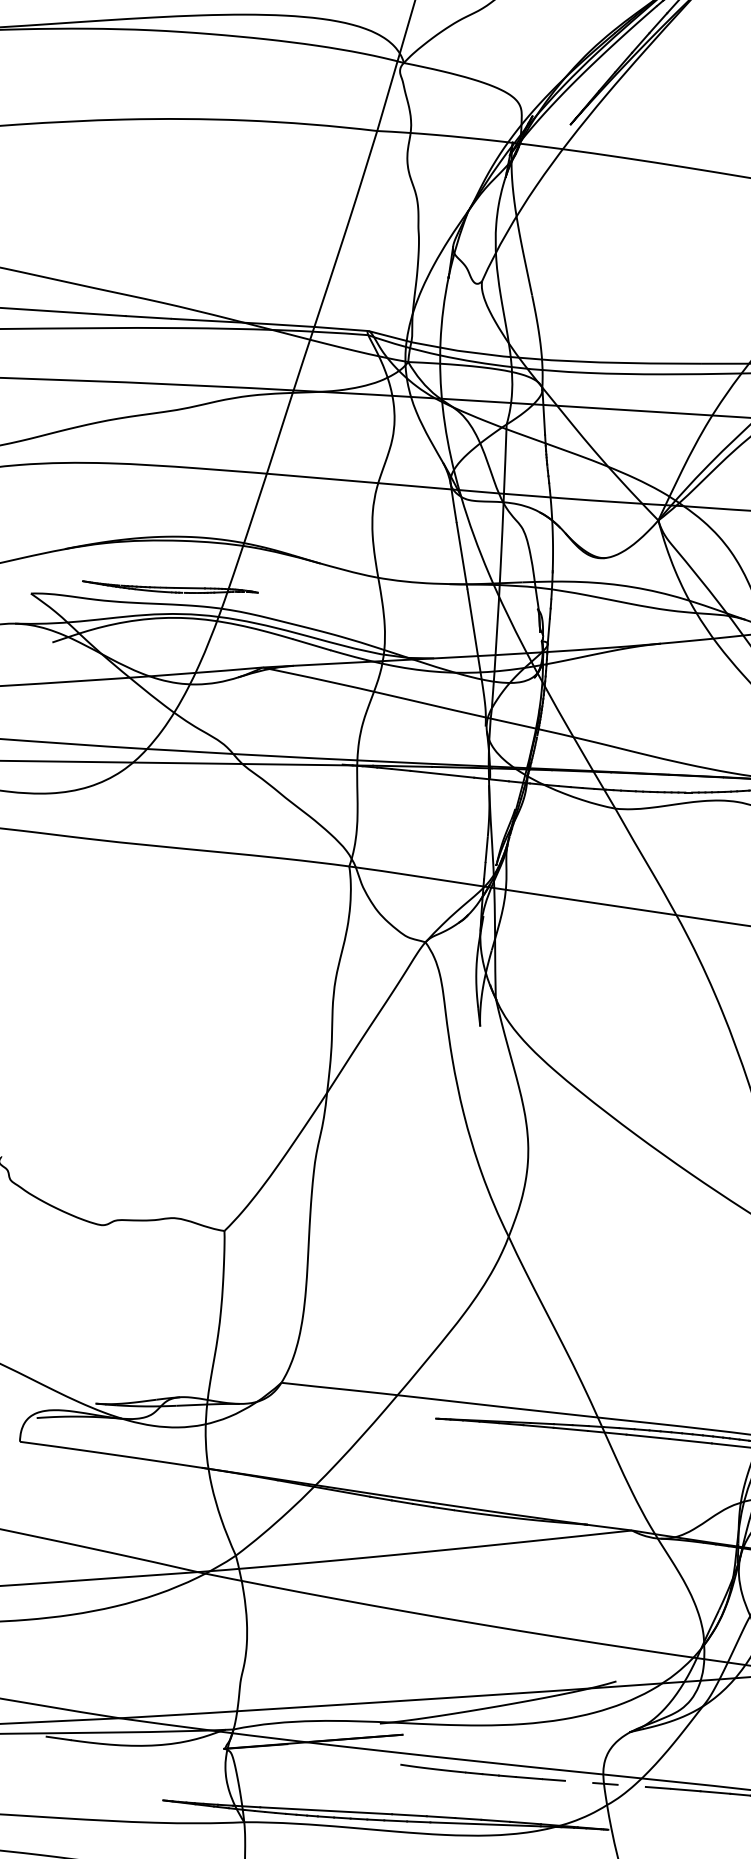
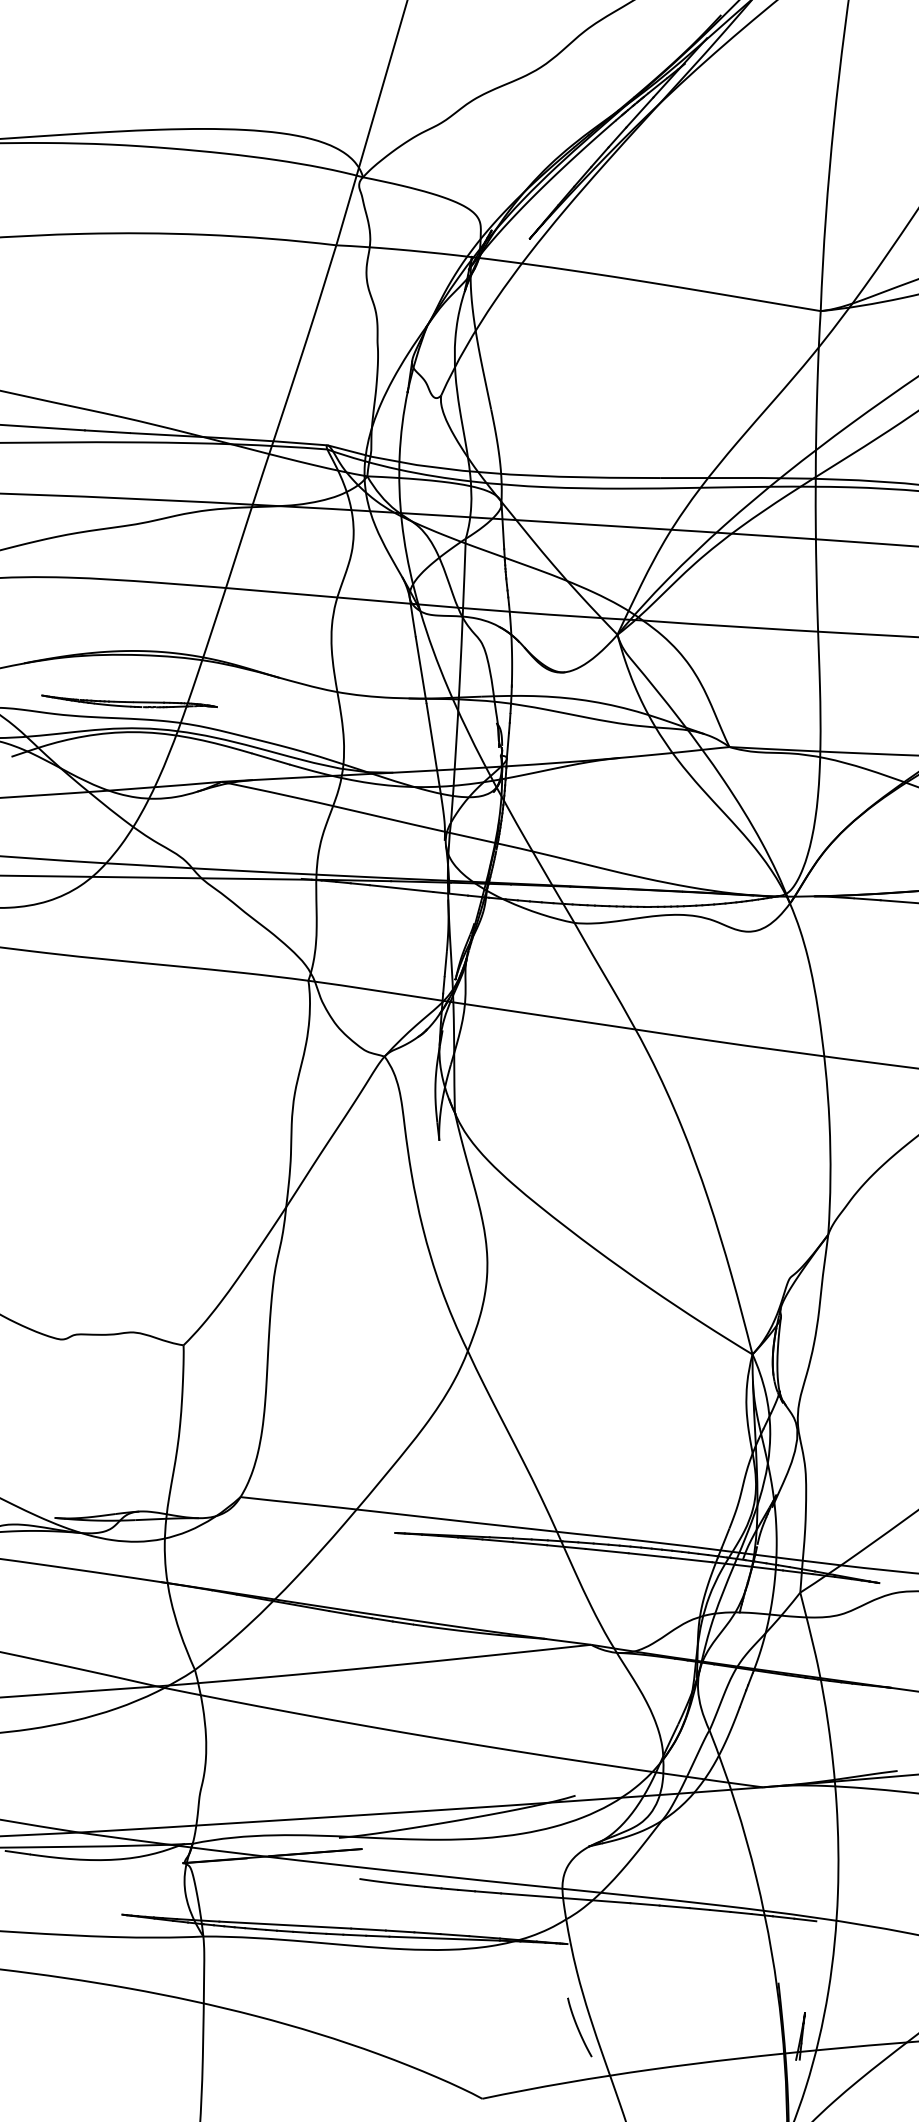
line: (606, 1784) -> (565, 1898), dashed -> solid

